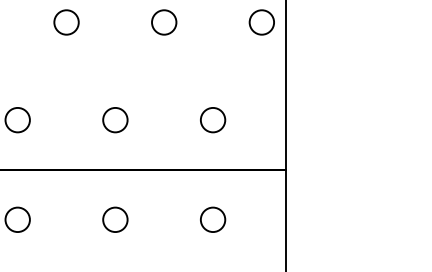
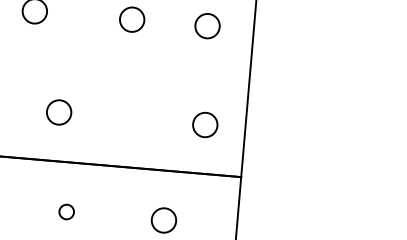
circle: (261, 22) -> (207, 26), moved
circle: (115, 120) -> (59, 112), moved
circle: (213, 120) -> (205, 125), moved
circle: (115, 219) -> (66, 211), size x0.6

